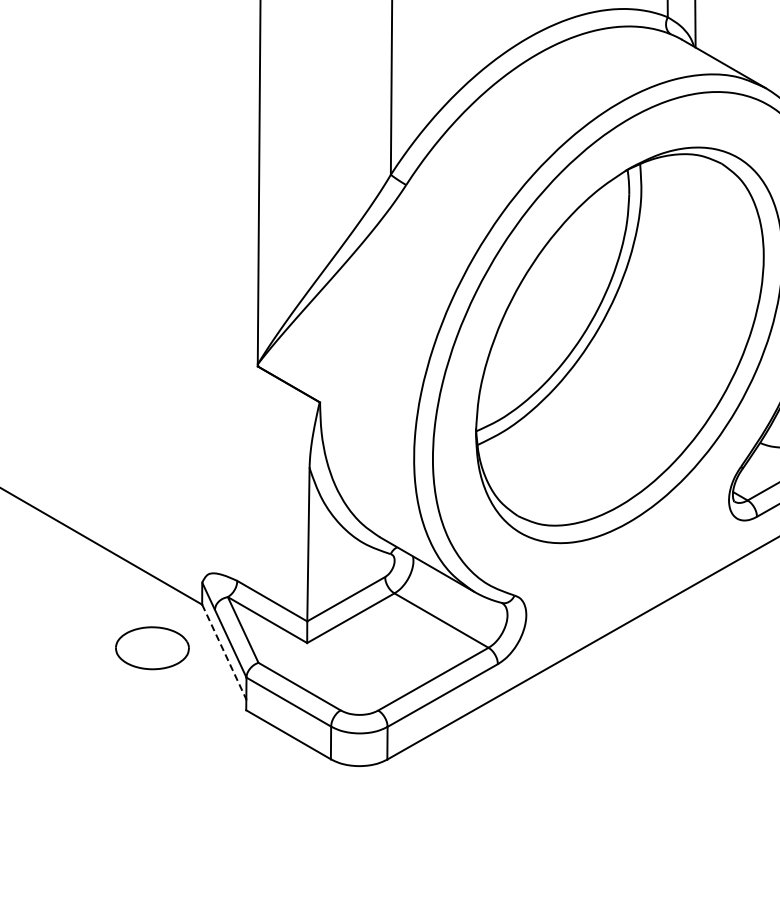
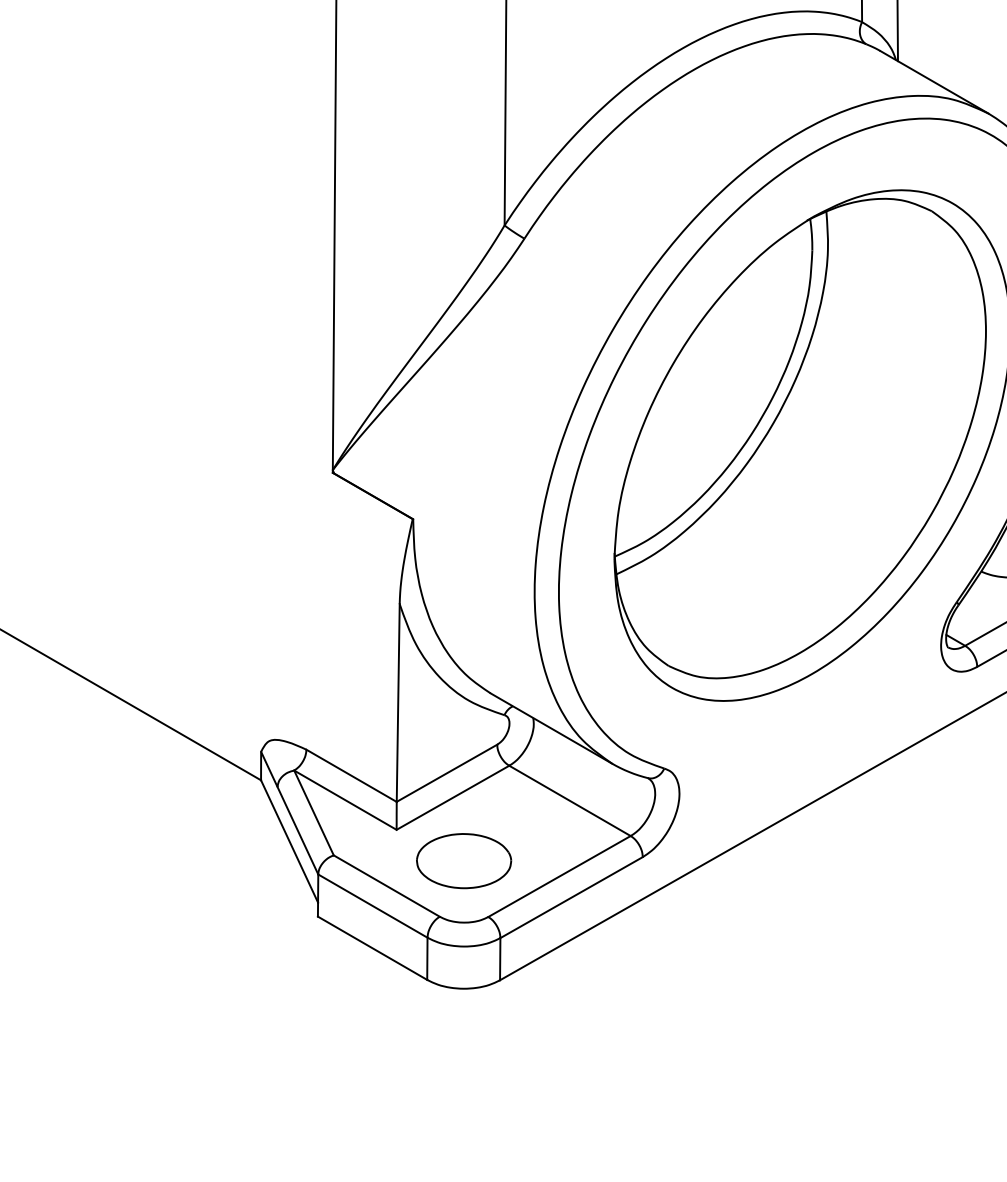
part: (152, 648) -> (464, 861), moved
line: (224, 652) -> (289, 842), dashed -> solid

